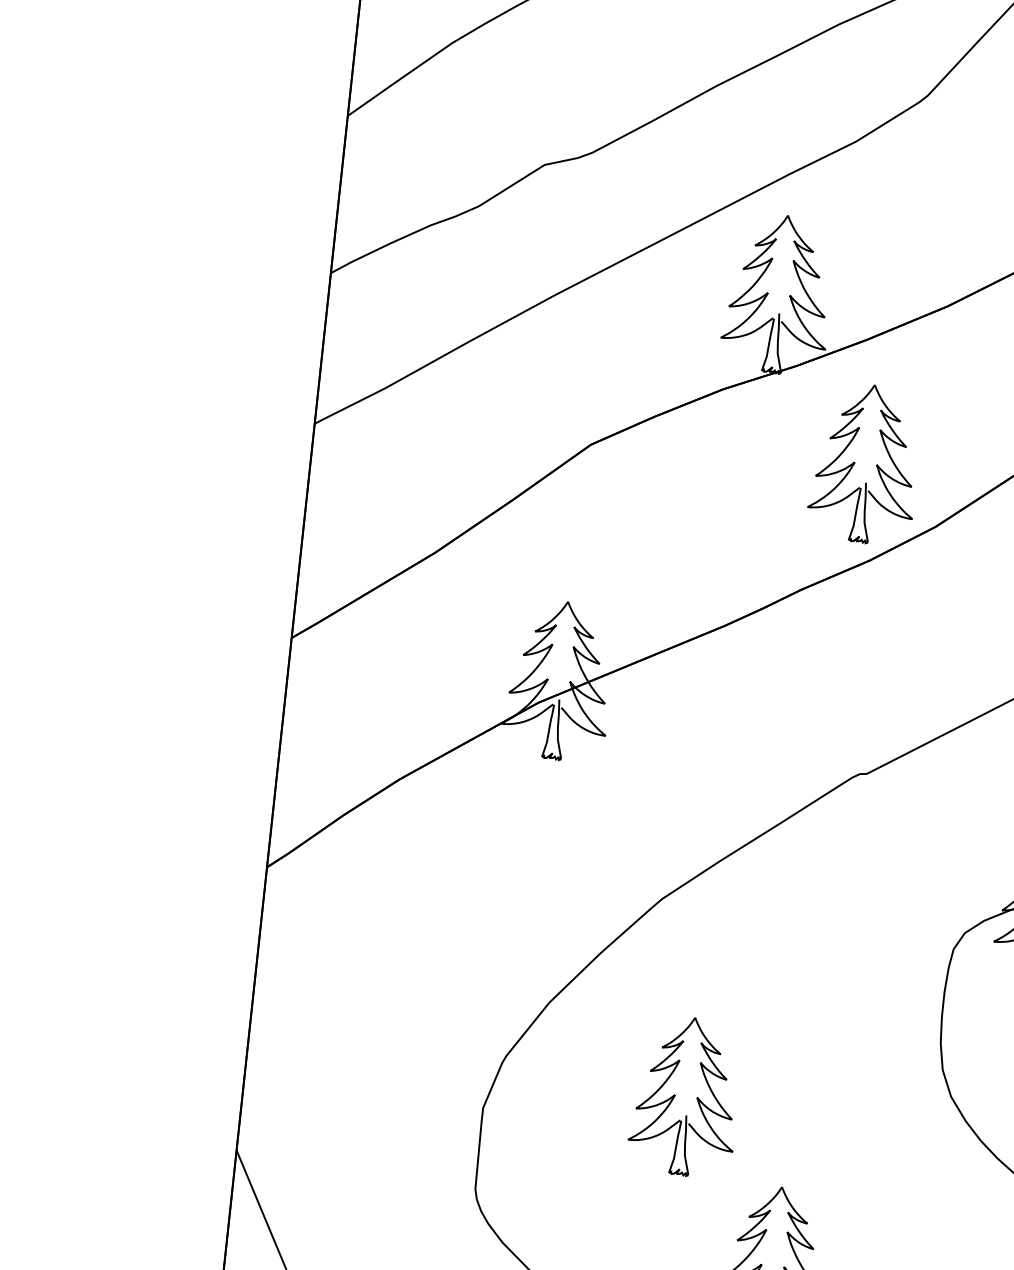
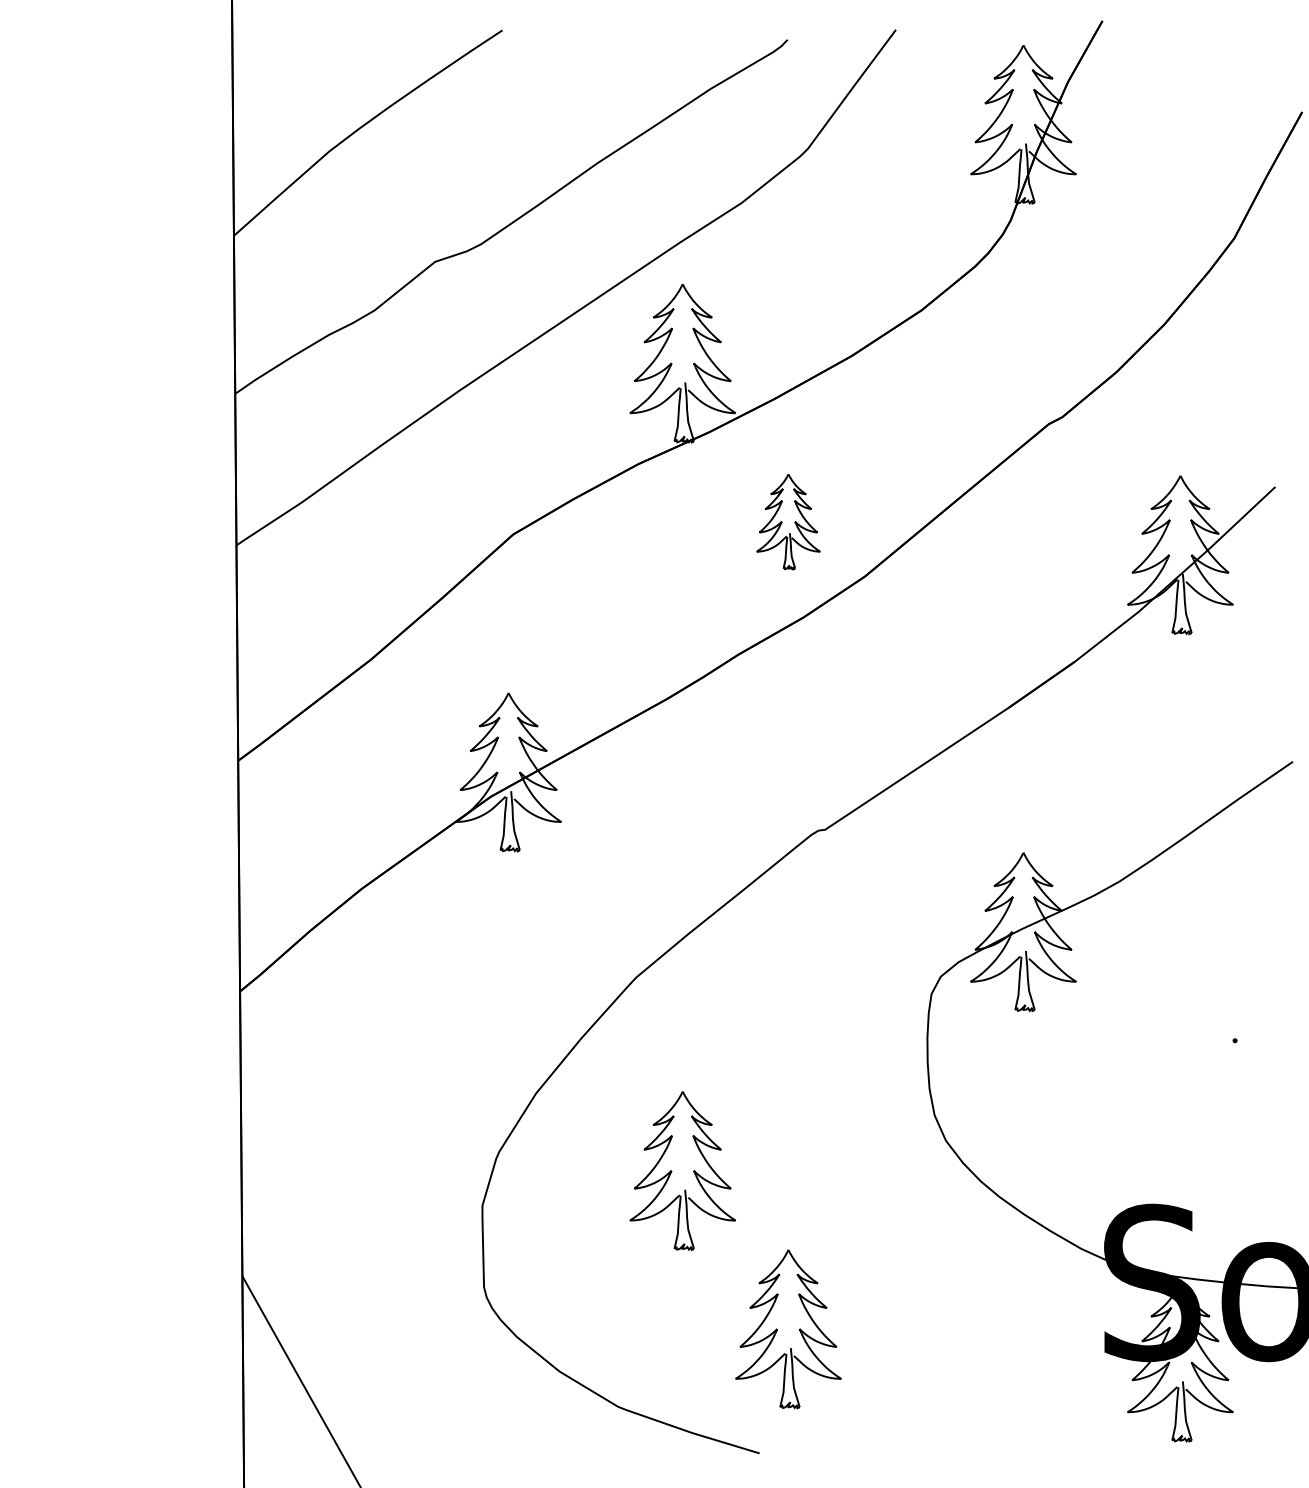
part: (865, 463) -> (788, 521), size x0.6

